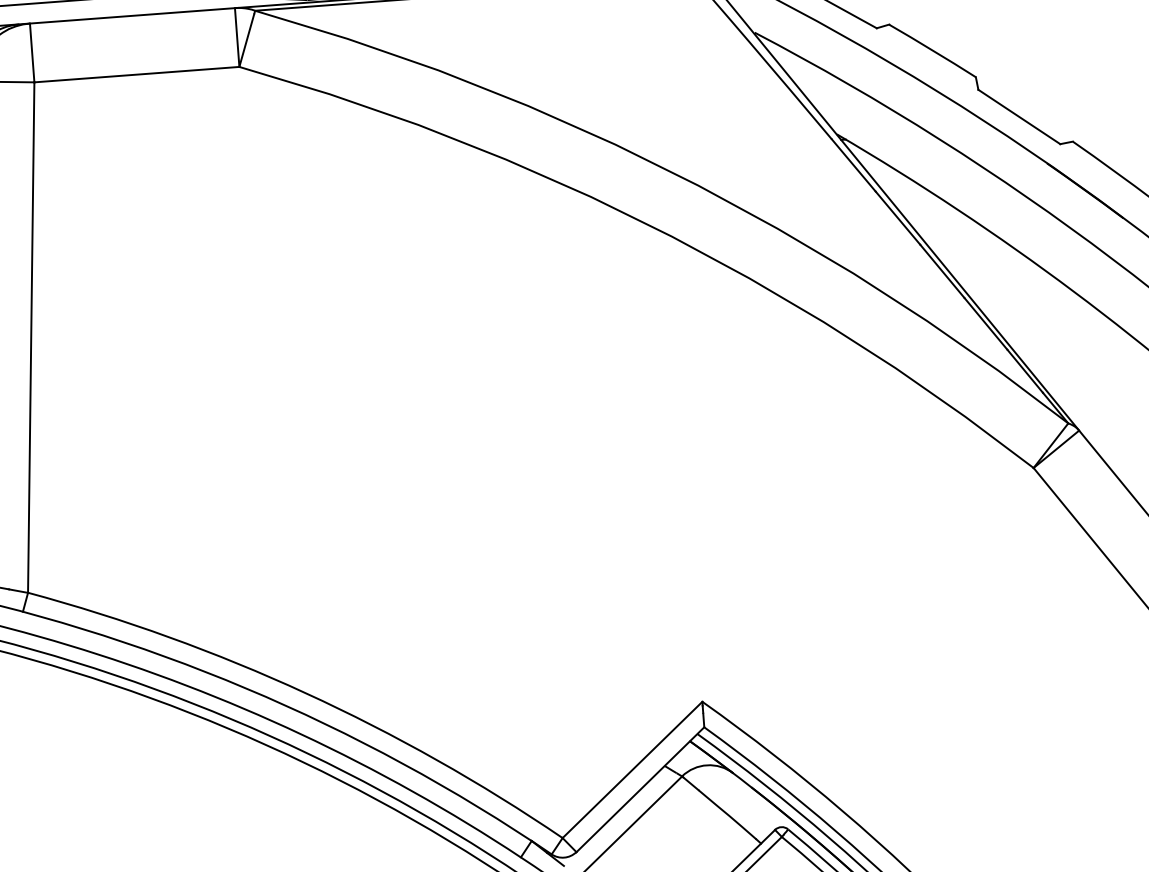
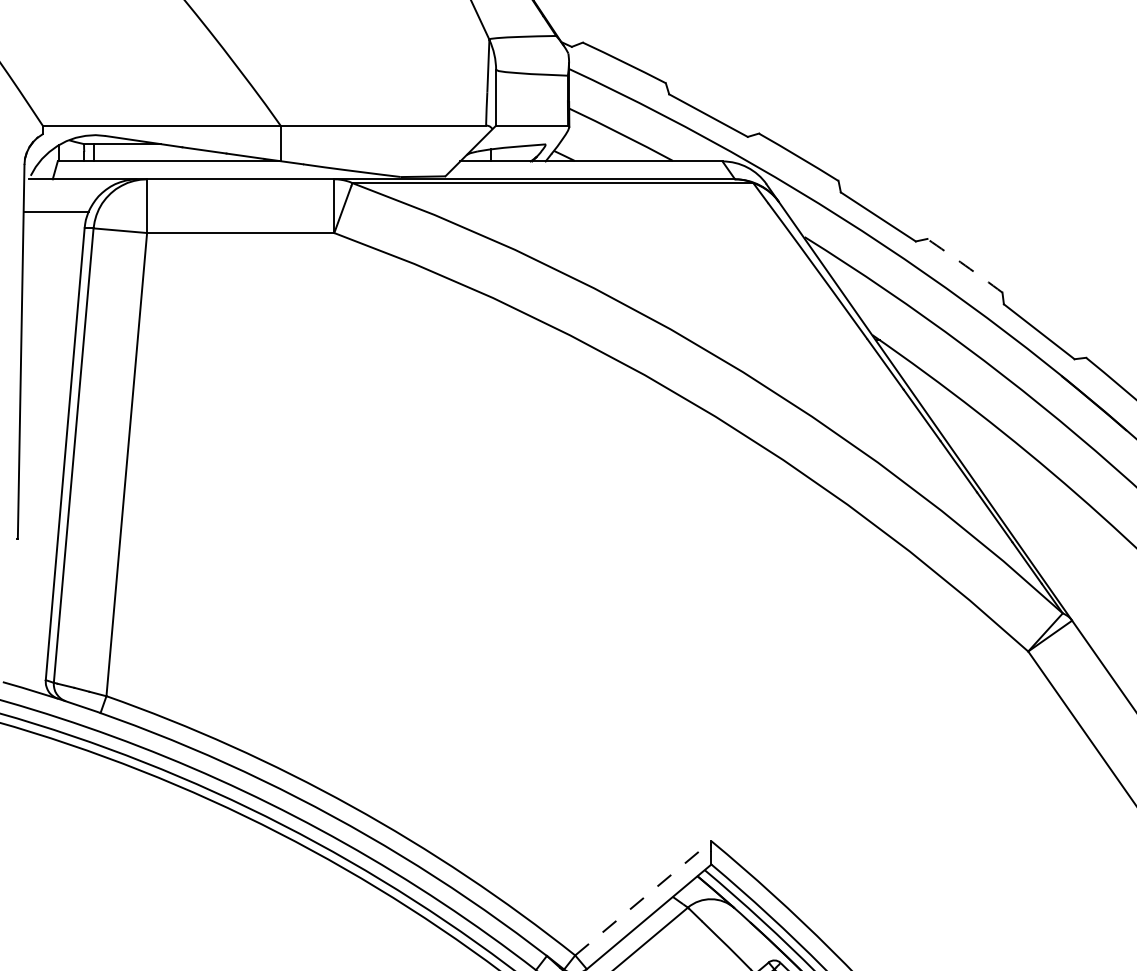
arc: (933, 50) -> (965, 265), solid -> dashed
line: (632, 770) -> (643, 898), solid -> dashed

